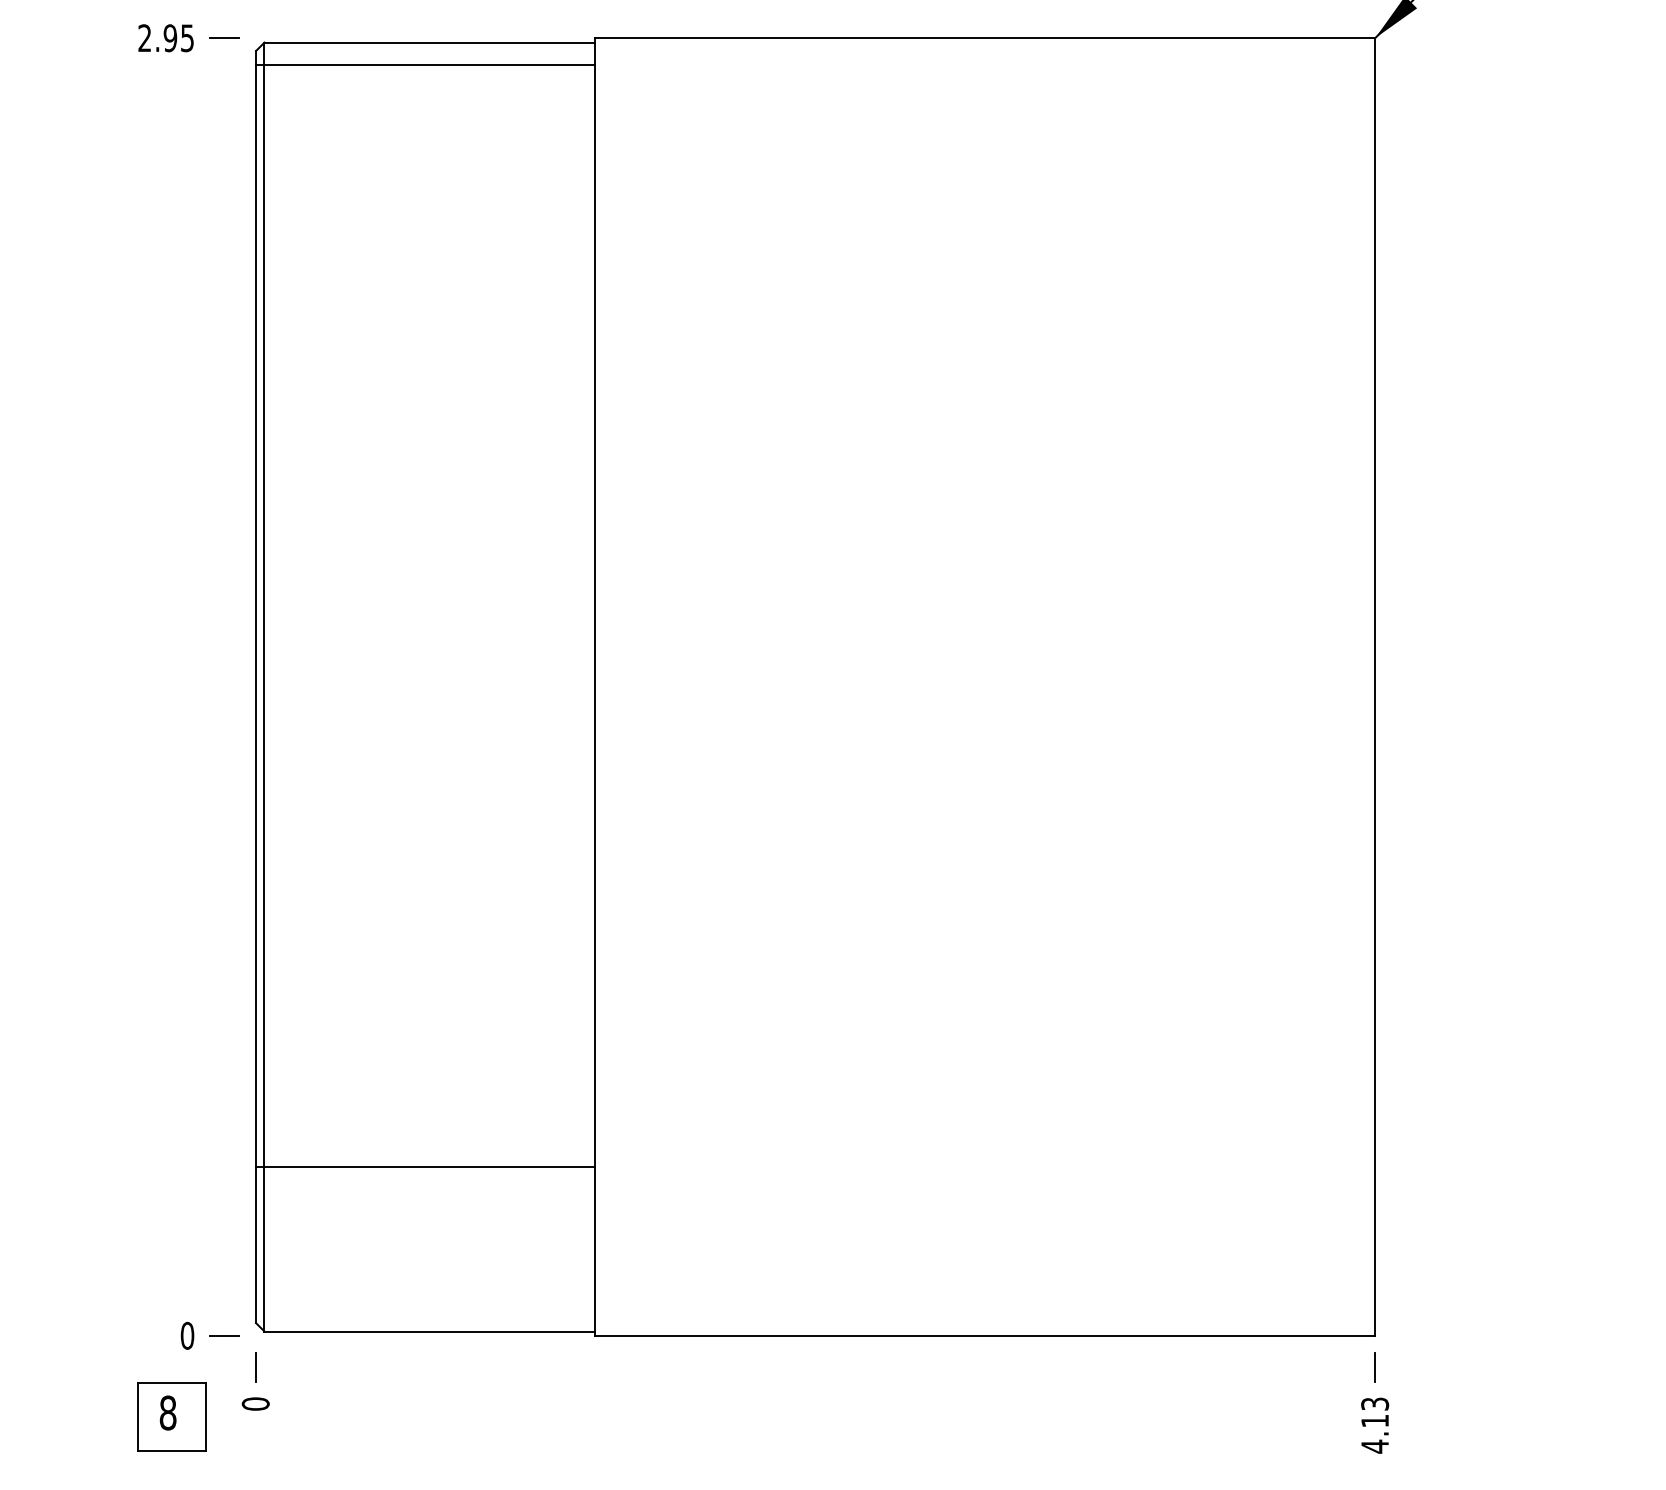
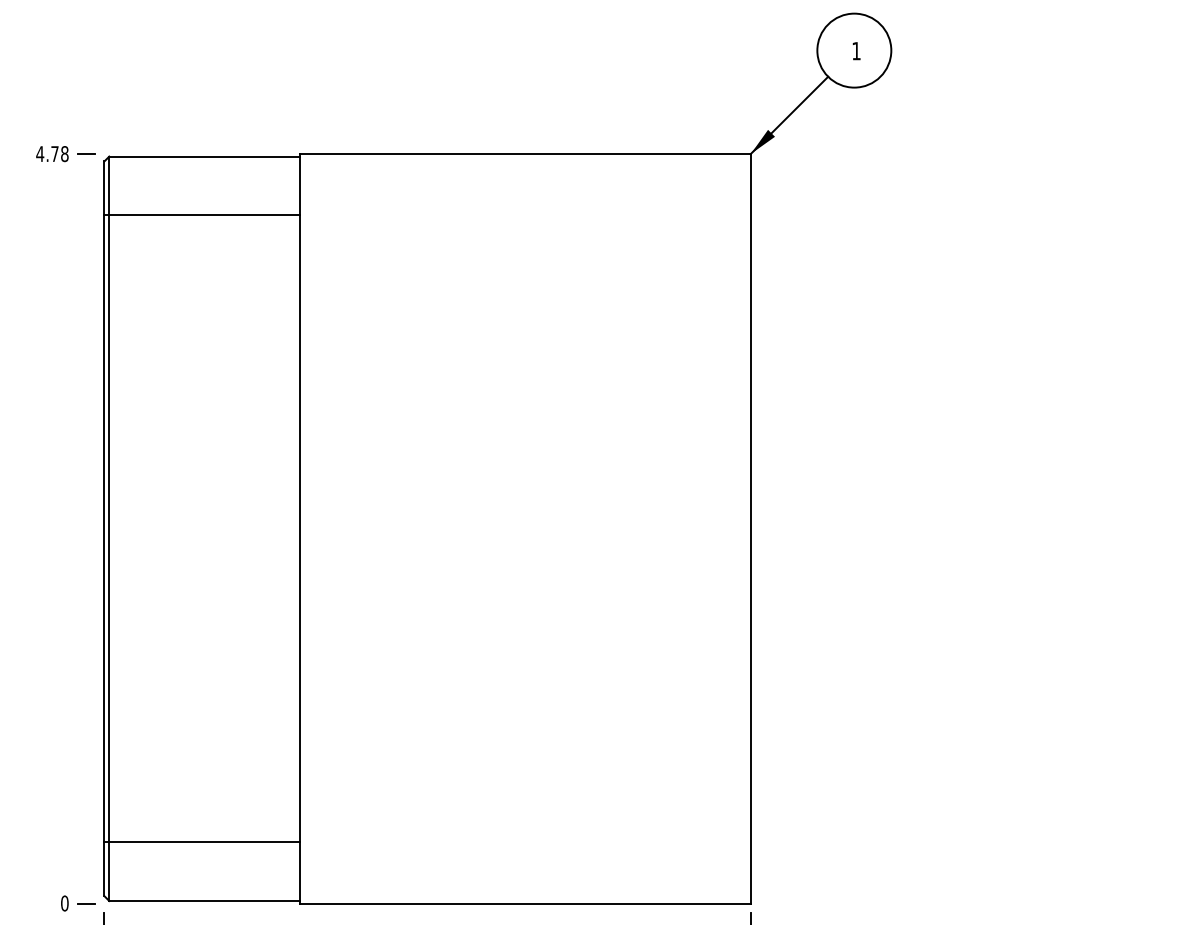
text: (166, 39) -> (52, 154), 2.95 -> 4.78
line: (425, 64) -> (202, 215), moved
line: (425, 1167) -> (202, 842), moved

